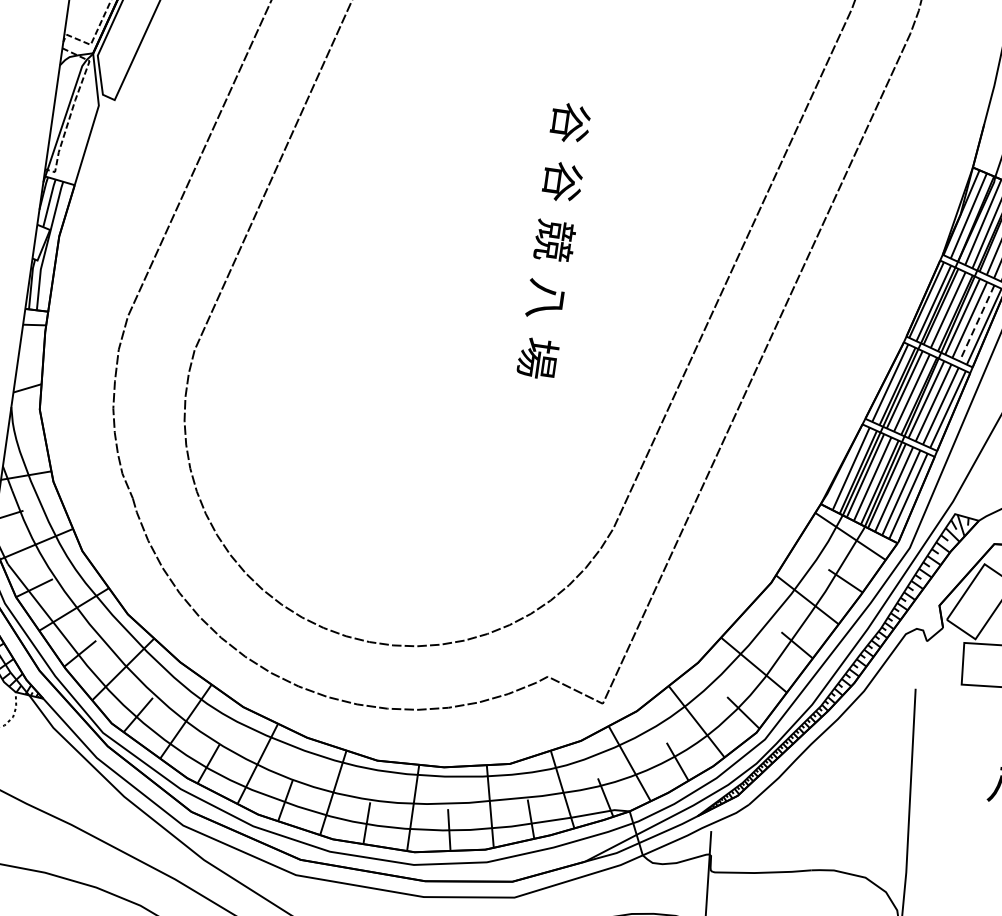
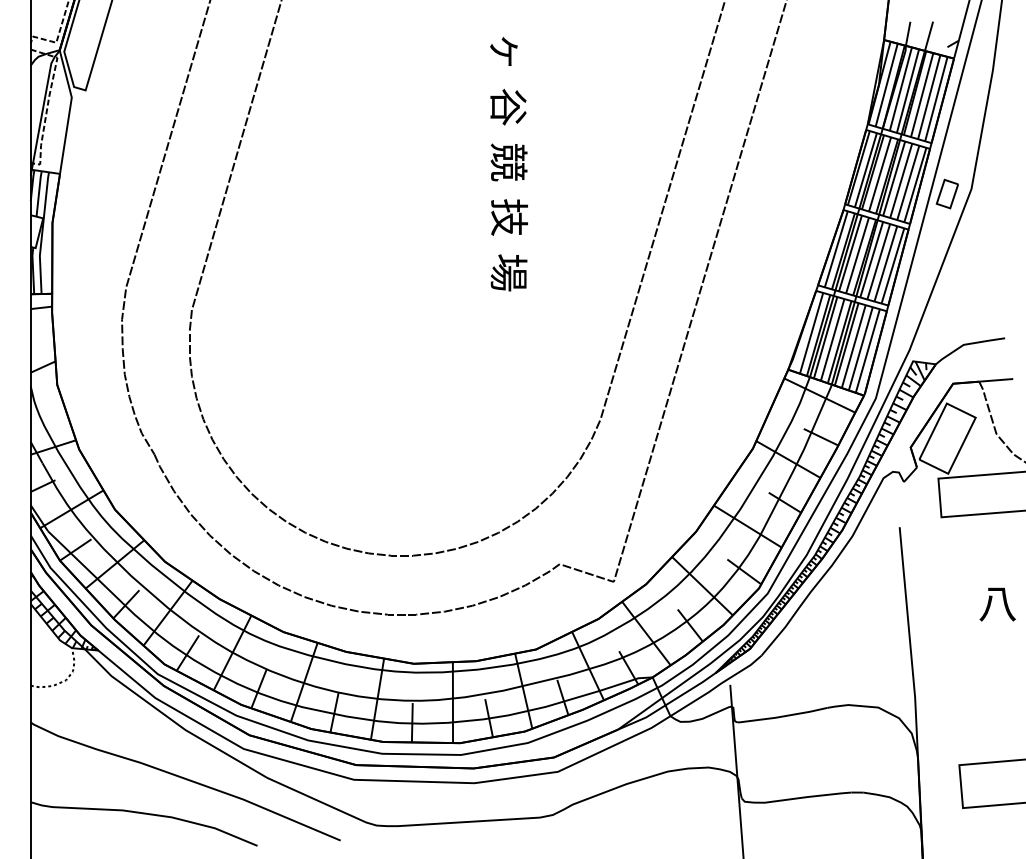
text: (569, 122) -> (507, 51), 谷 -> ヶ
text: (546, 299) -> (509, 217), 八 -> 技
line: (977, 322) -> (908, 182), dashed -> solid

